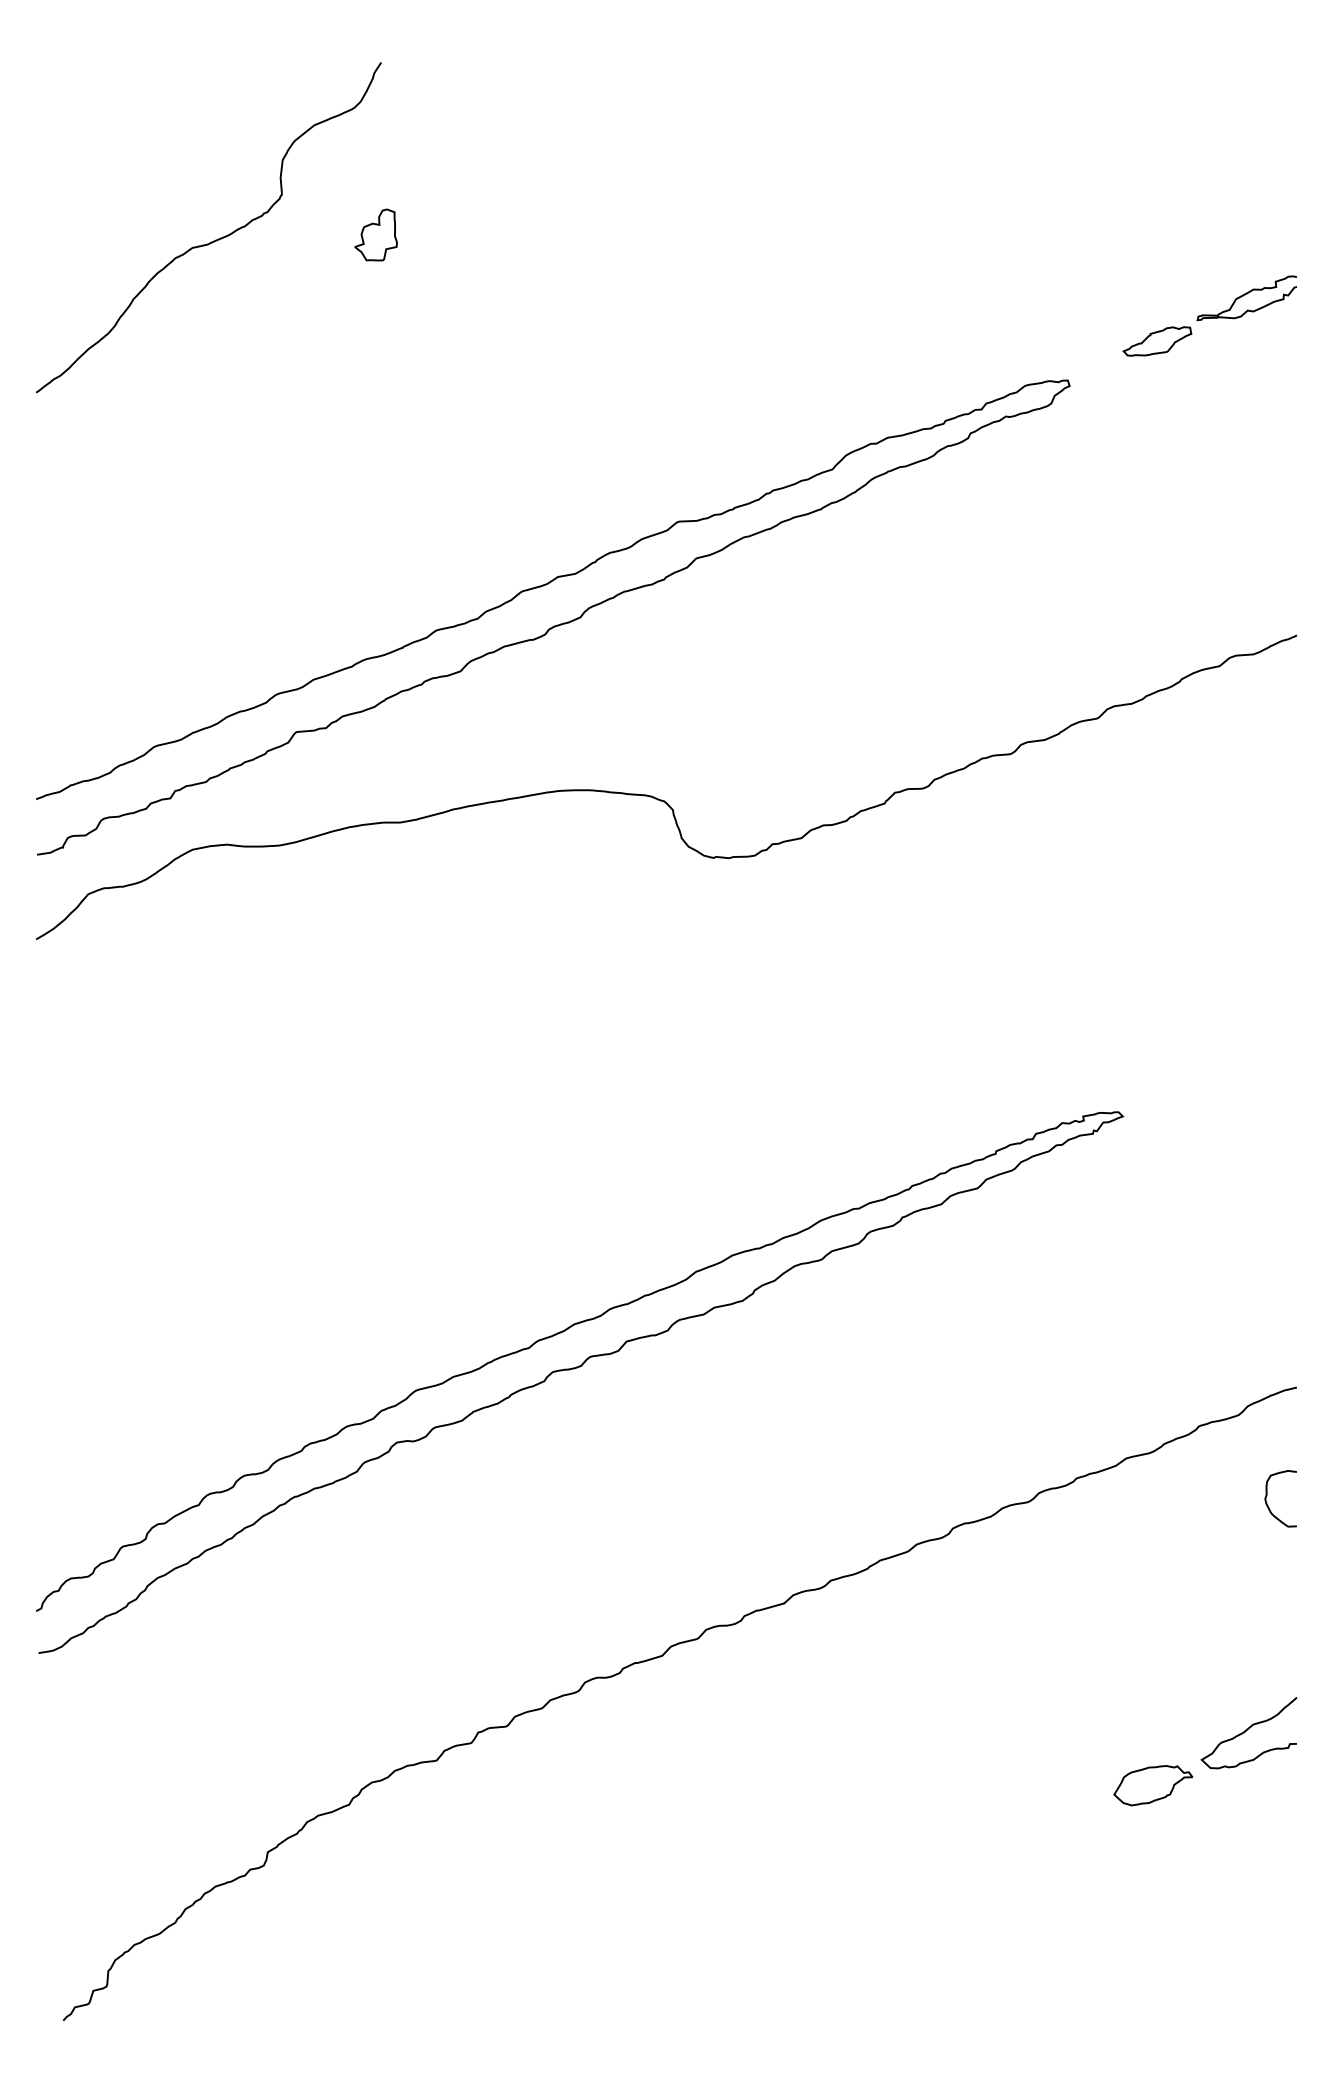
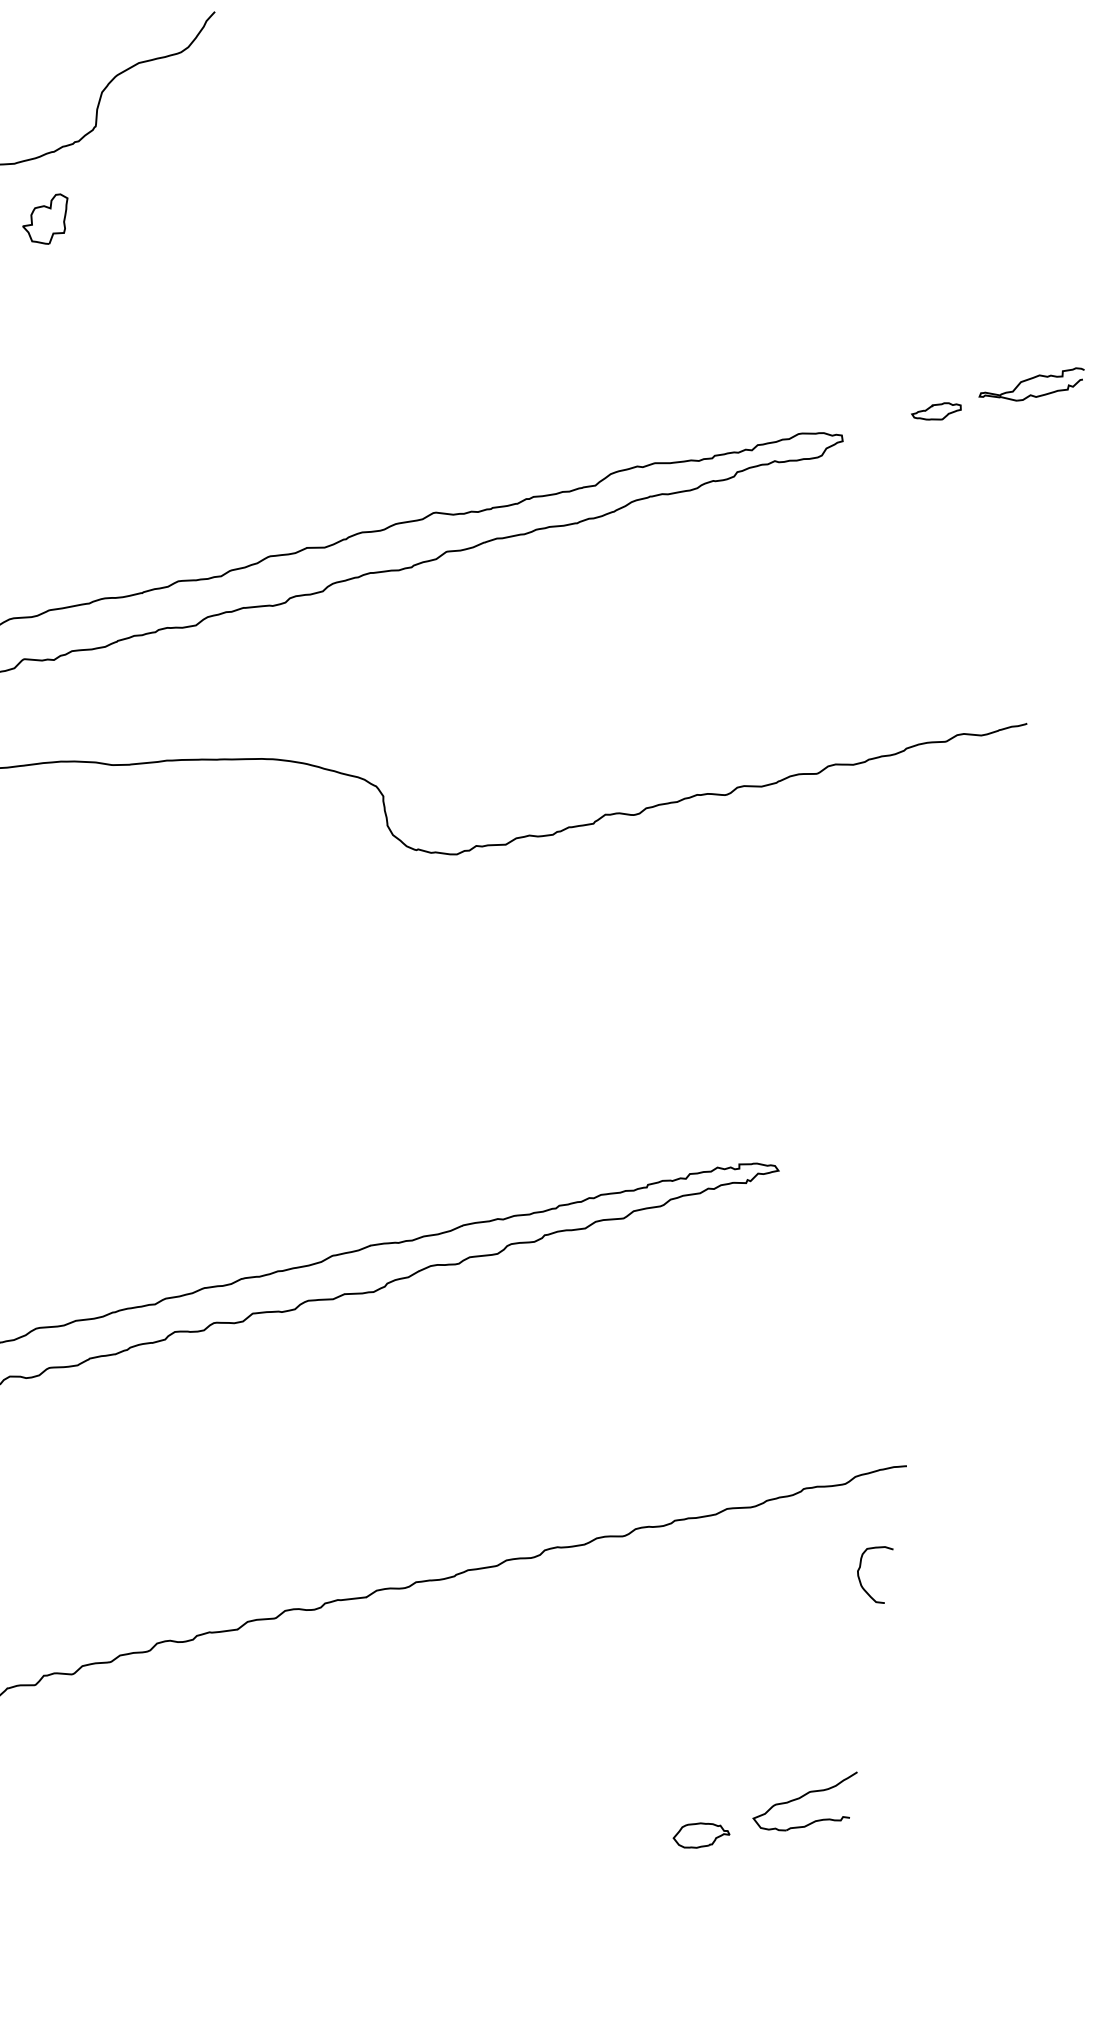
part: (375, 234) -> (45, 217), moved
part: (1157, 341) -> (936, 411), size x0.7
part: (1153, 1785) -> (701, 1836), size x0.7

